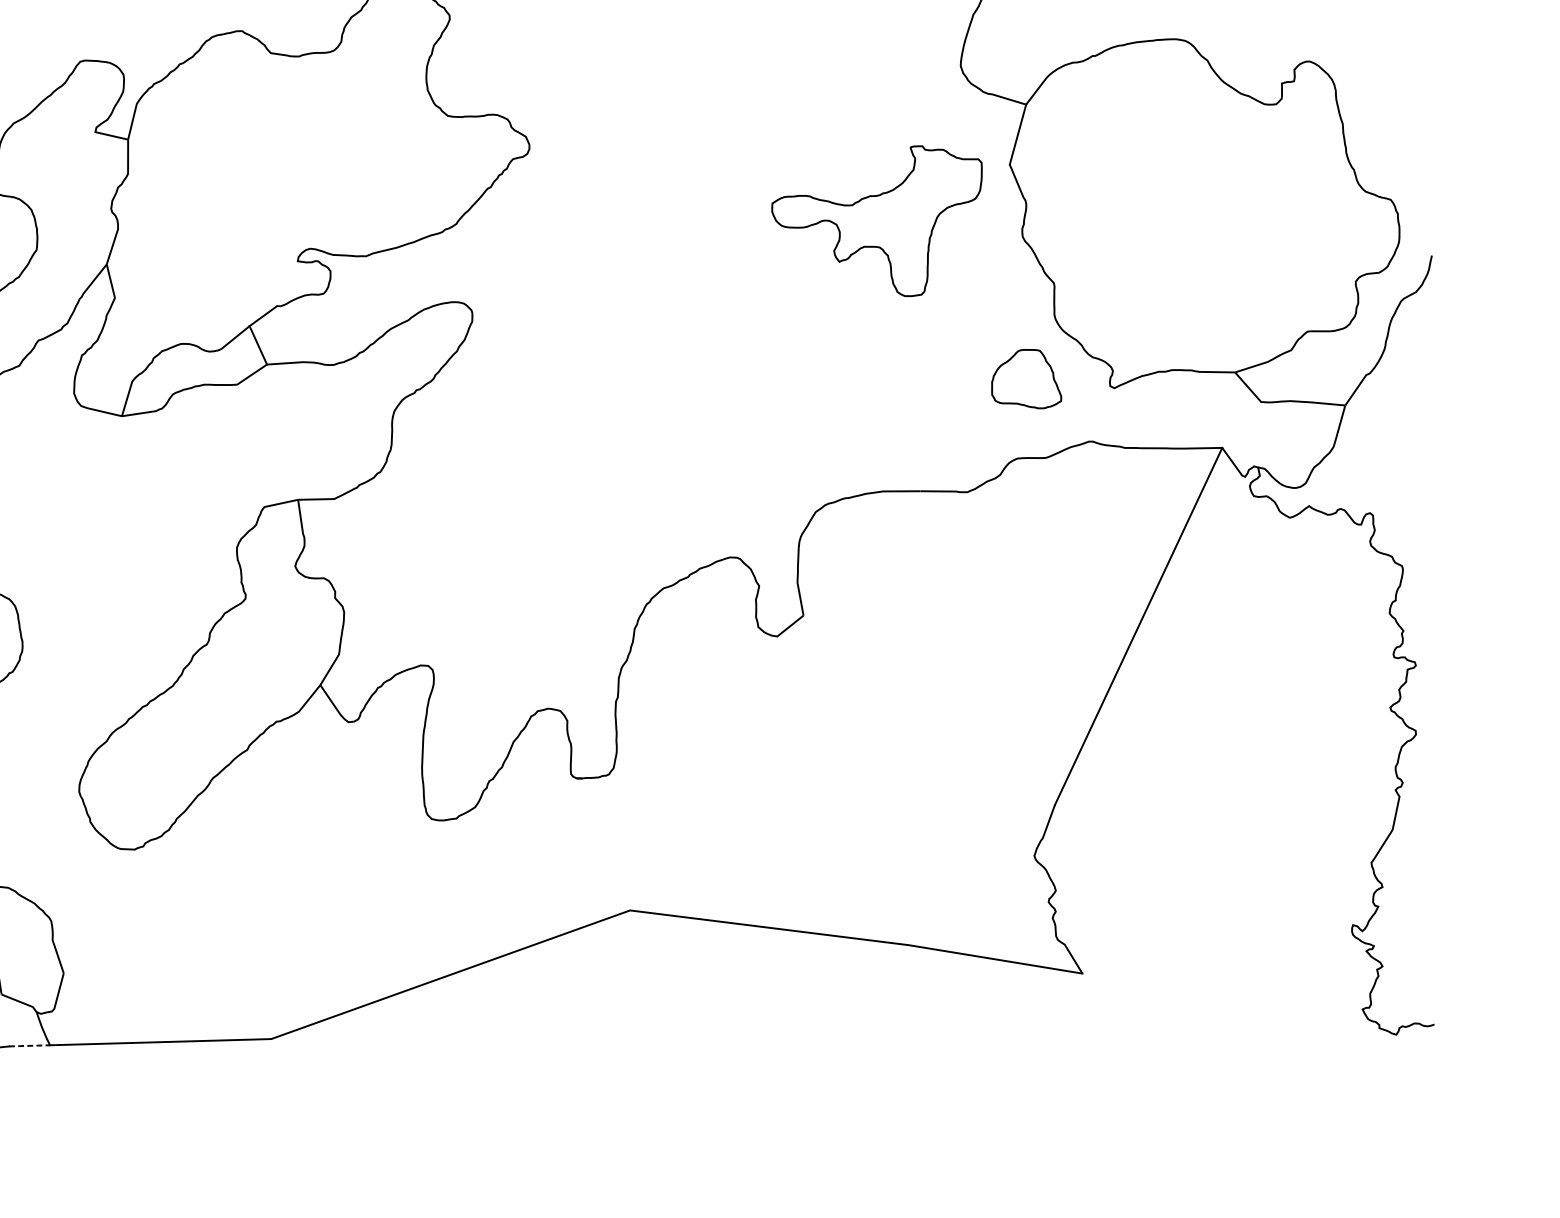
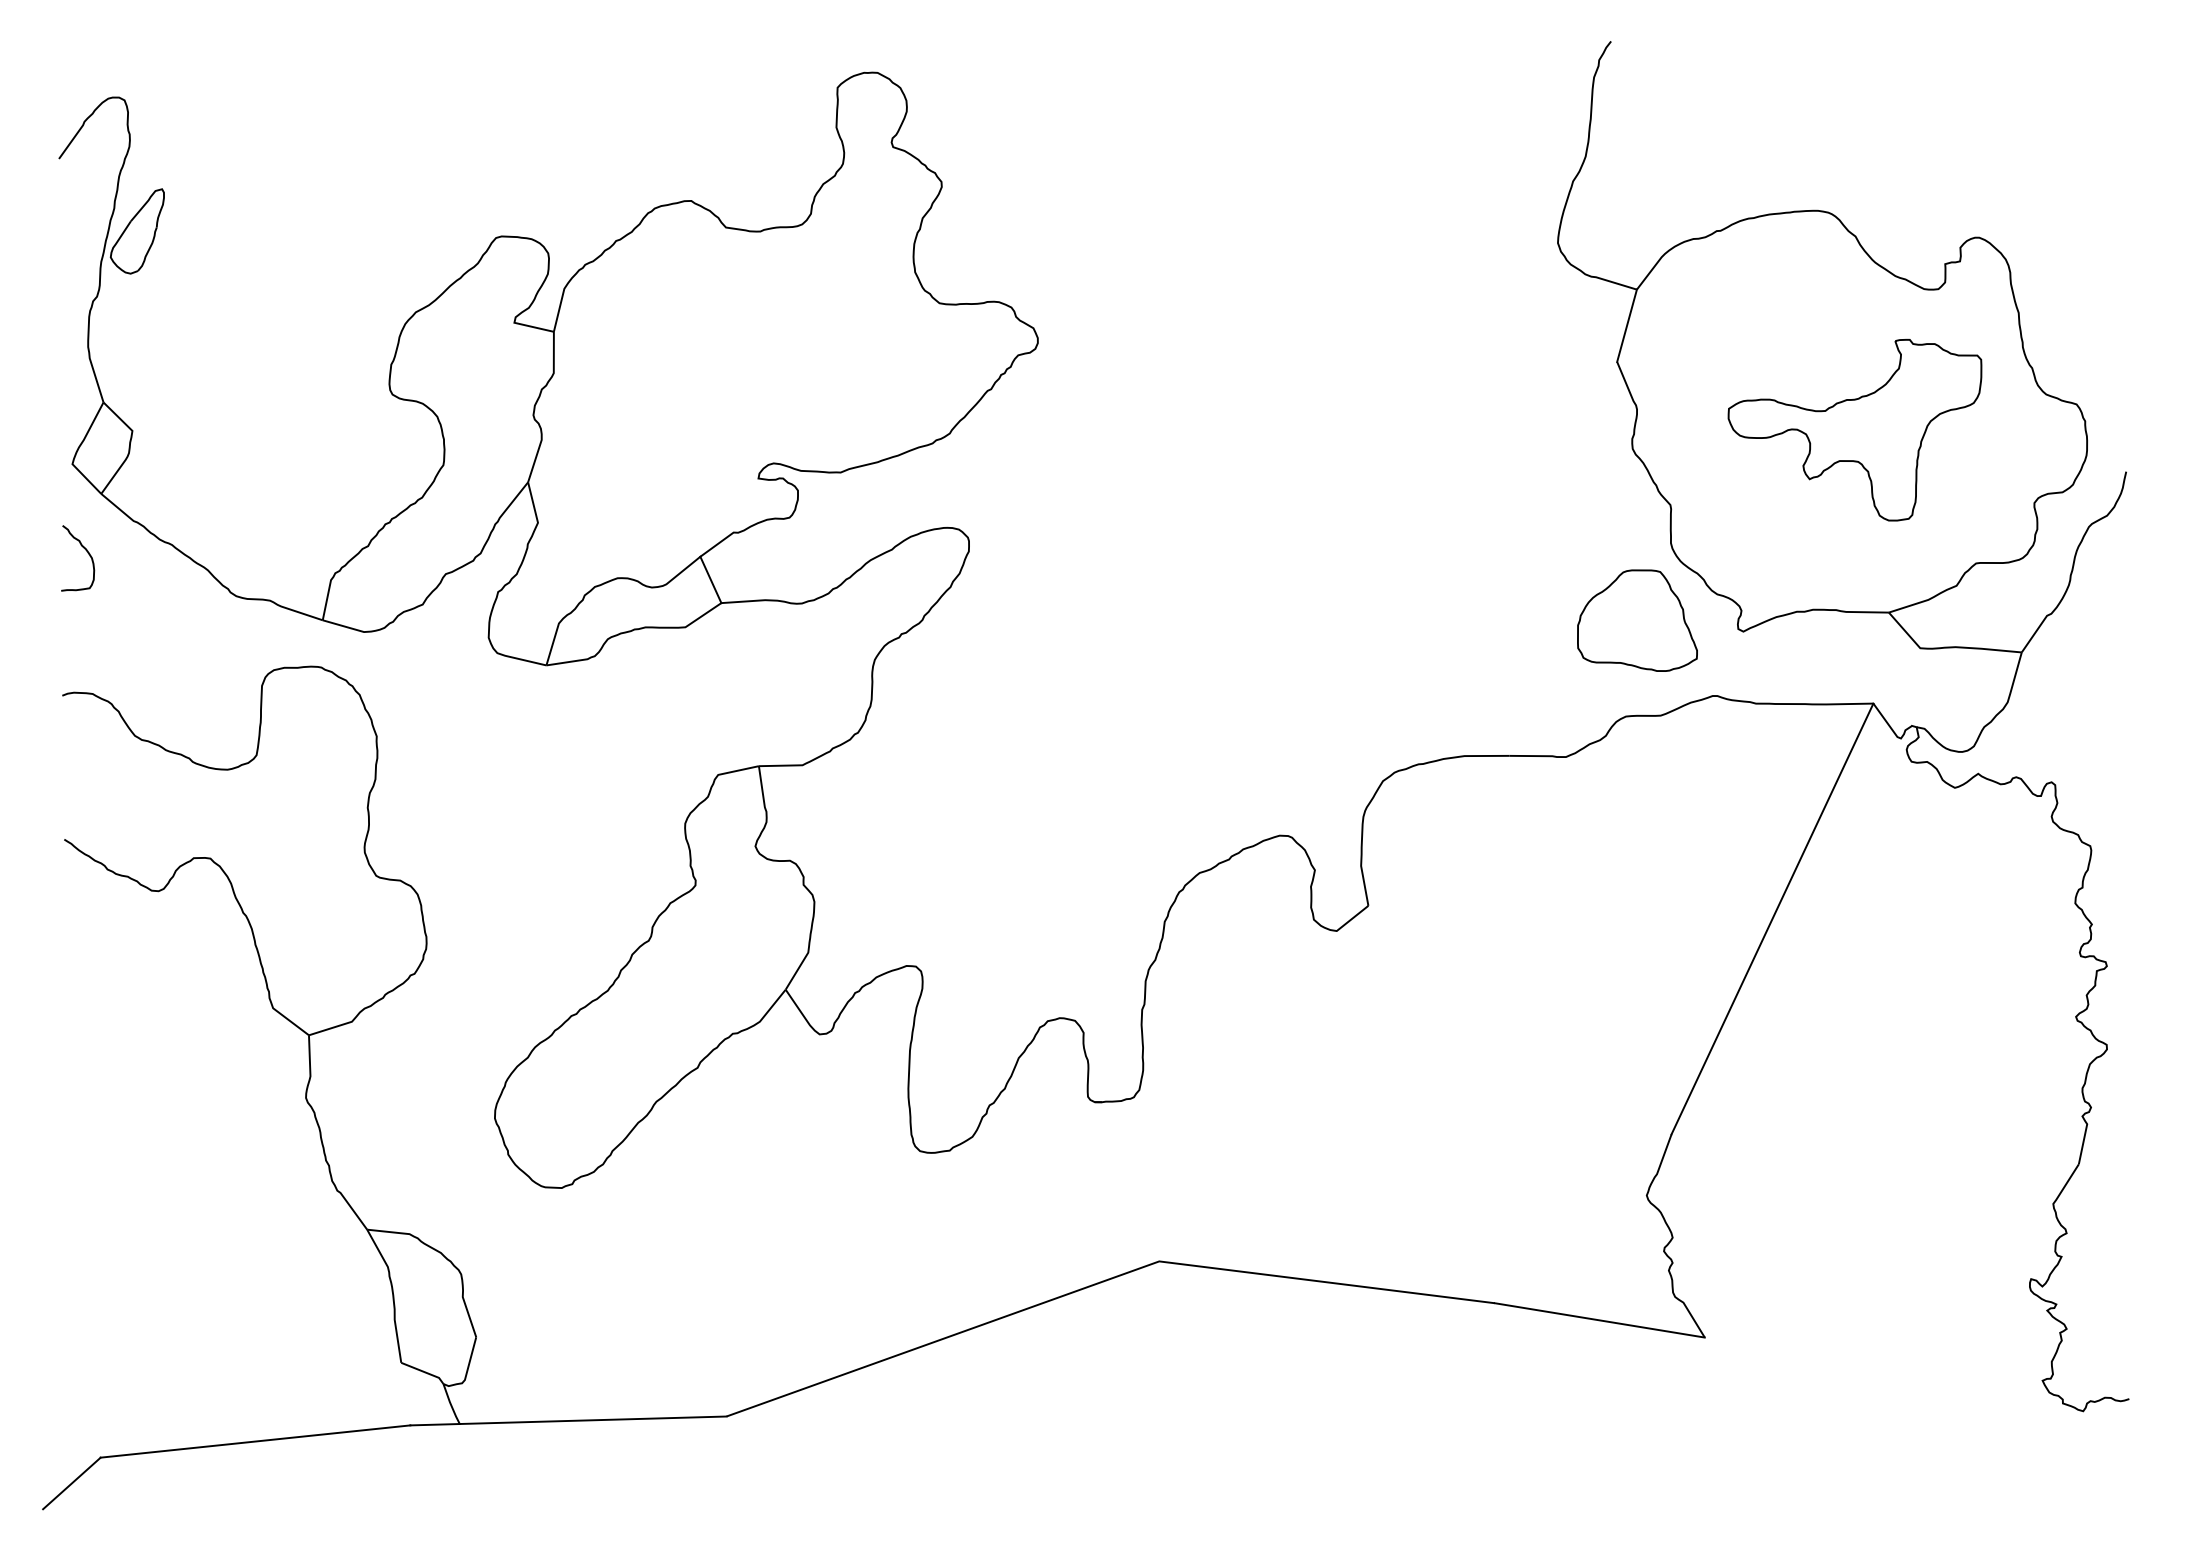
part: (876, 220) -> (1854, 429), moved
part: (1026, 379) -> (1637, 620), size x1.43
line: (29, 1045) -> (435, 1424), dashed -> solid

